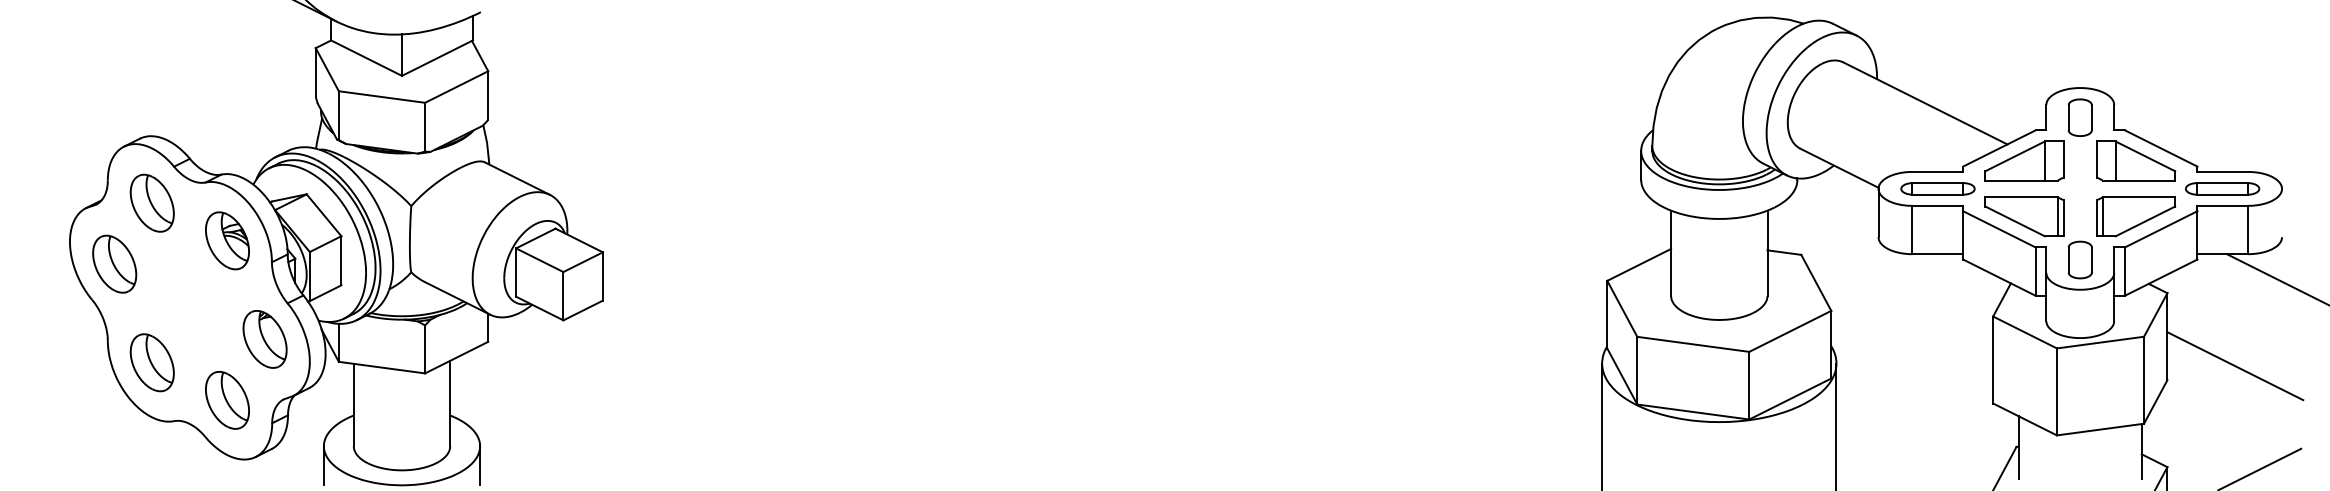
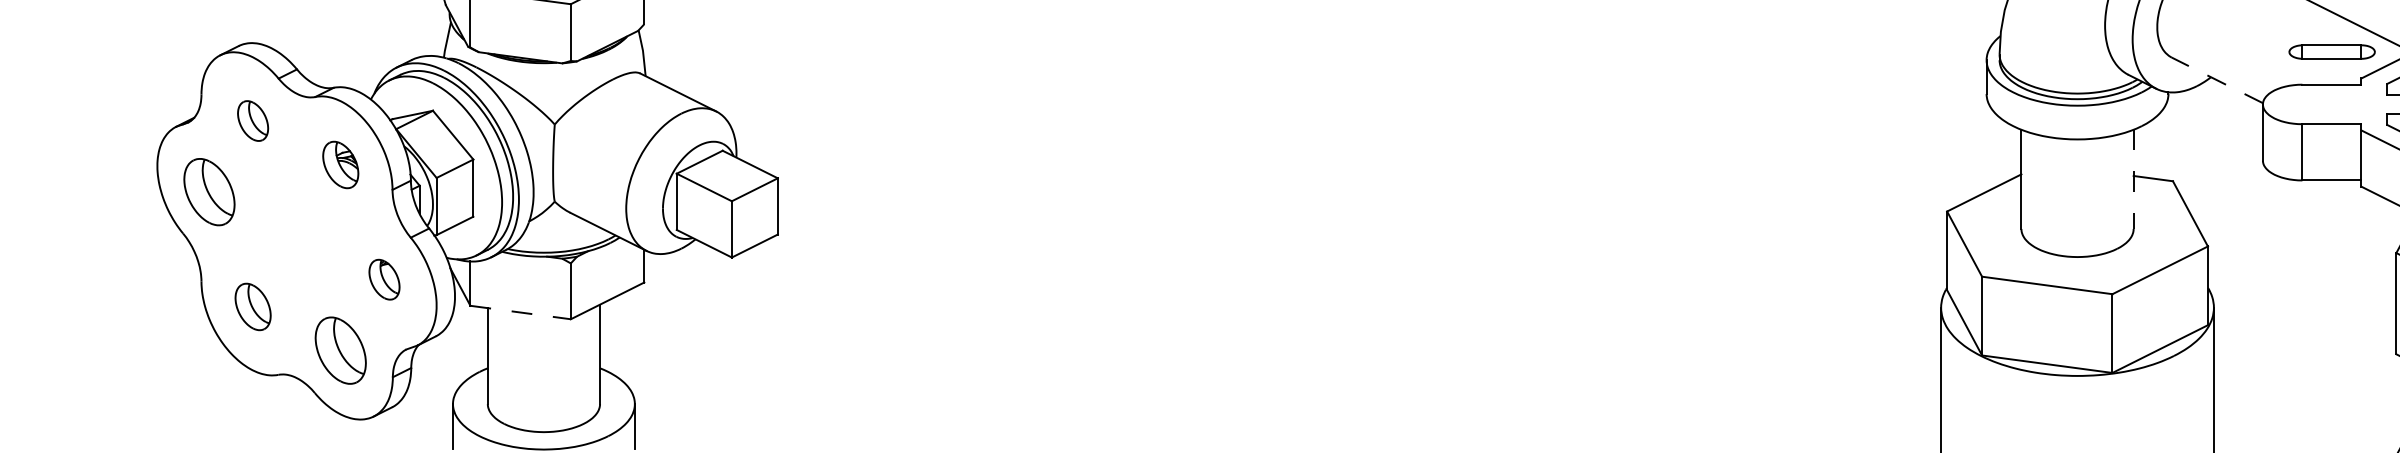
line: (1839, 168) -> (2217, 80), solid -> dashed
part: (1937, 188) -> (2331, 51), moved
part: (151, 202) -> (252, 120), size x0.6
part: (227, 240) -> (340, 164), size x0.7
line: (1767, 253) -> (2133, 179), solid -> dashed
part: (264, 339) -> (383, 279), size x0.6
part: (151, 362) -> (252, 306), size x0.7
line: (381, 367) -> (520, 312), solid -> dashed

